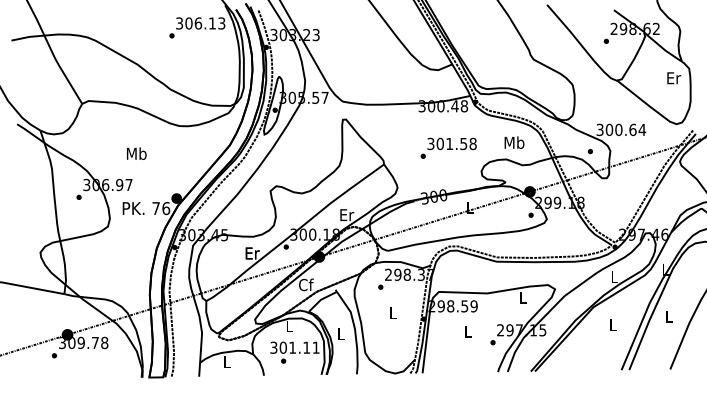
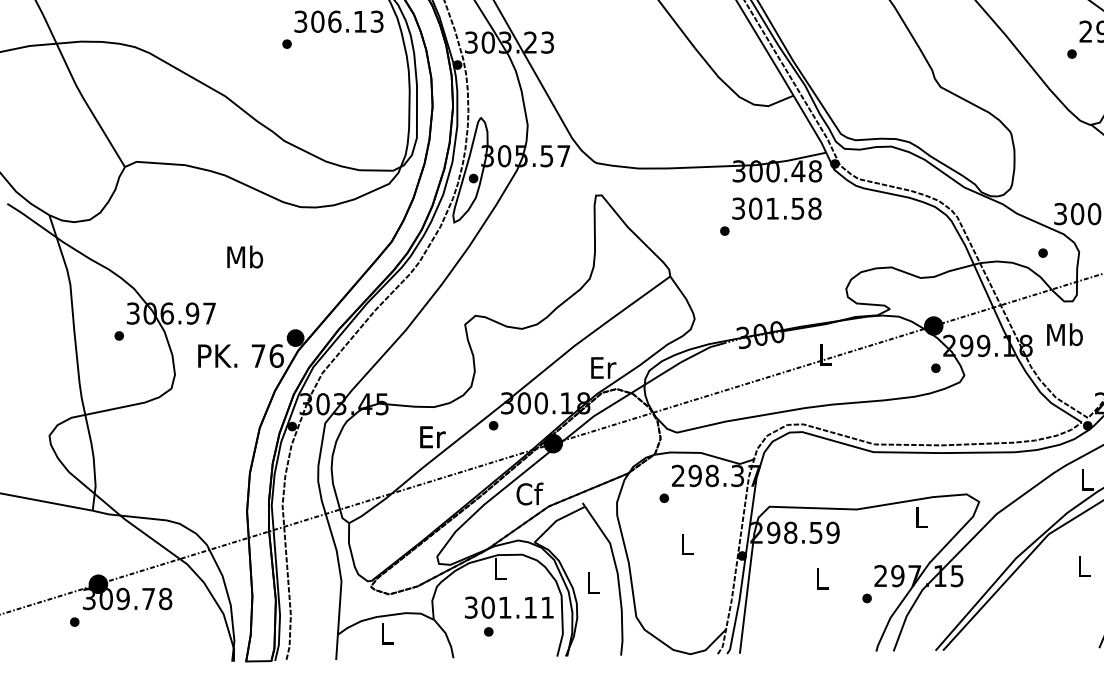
text: (514, 142) -> (1064, 334), moved
text: (448, 147) -> (770, 215), moved
text: (136, 153) -> (244, 256), moved

